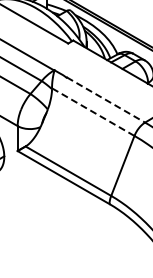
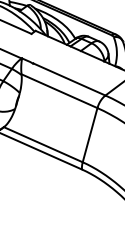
line: (106, 100) -> (69, 79), dashed -> solid
line: (93, 112) -> (59, 91), dashed -> solid

